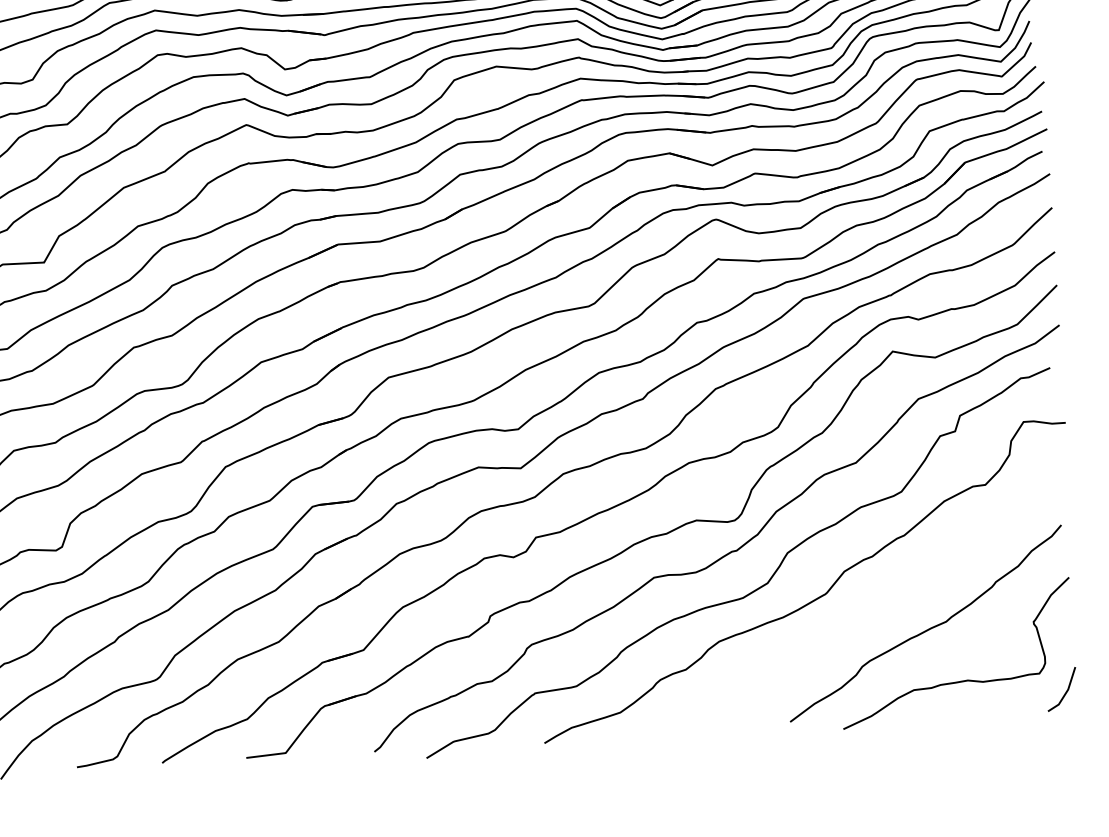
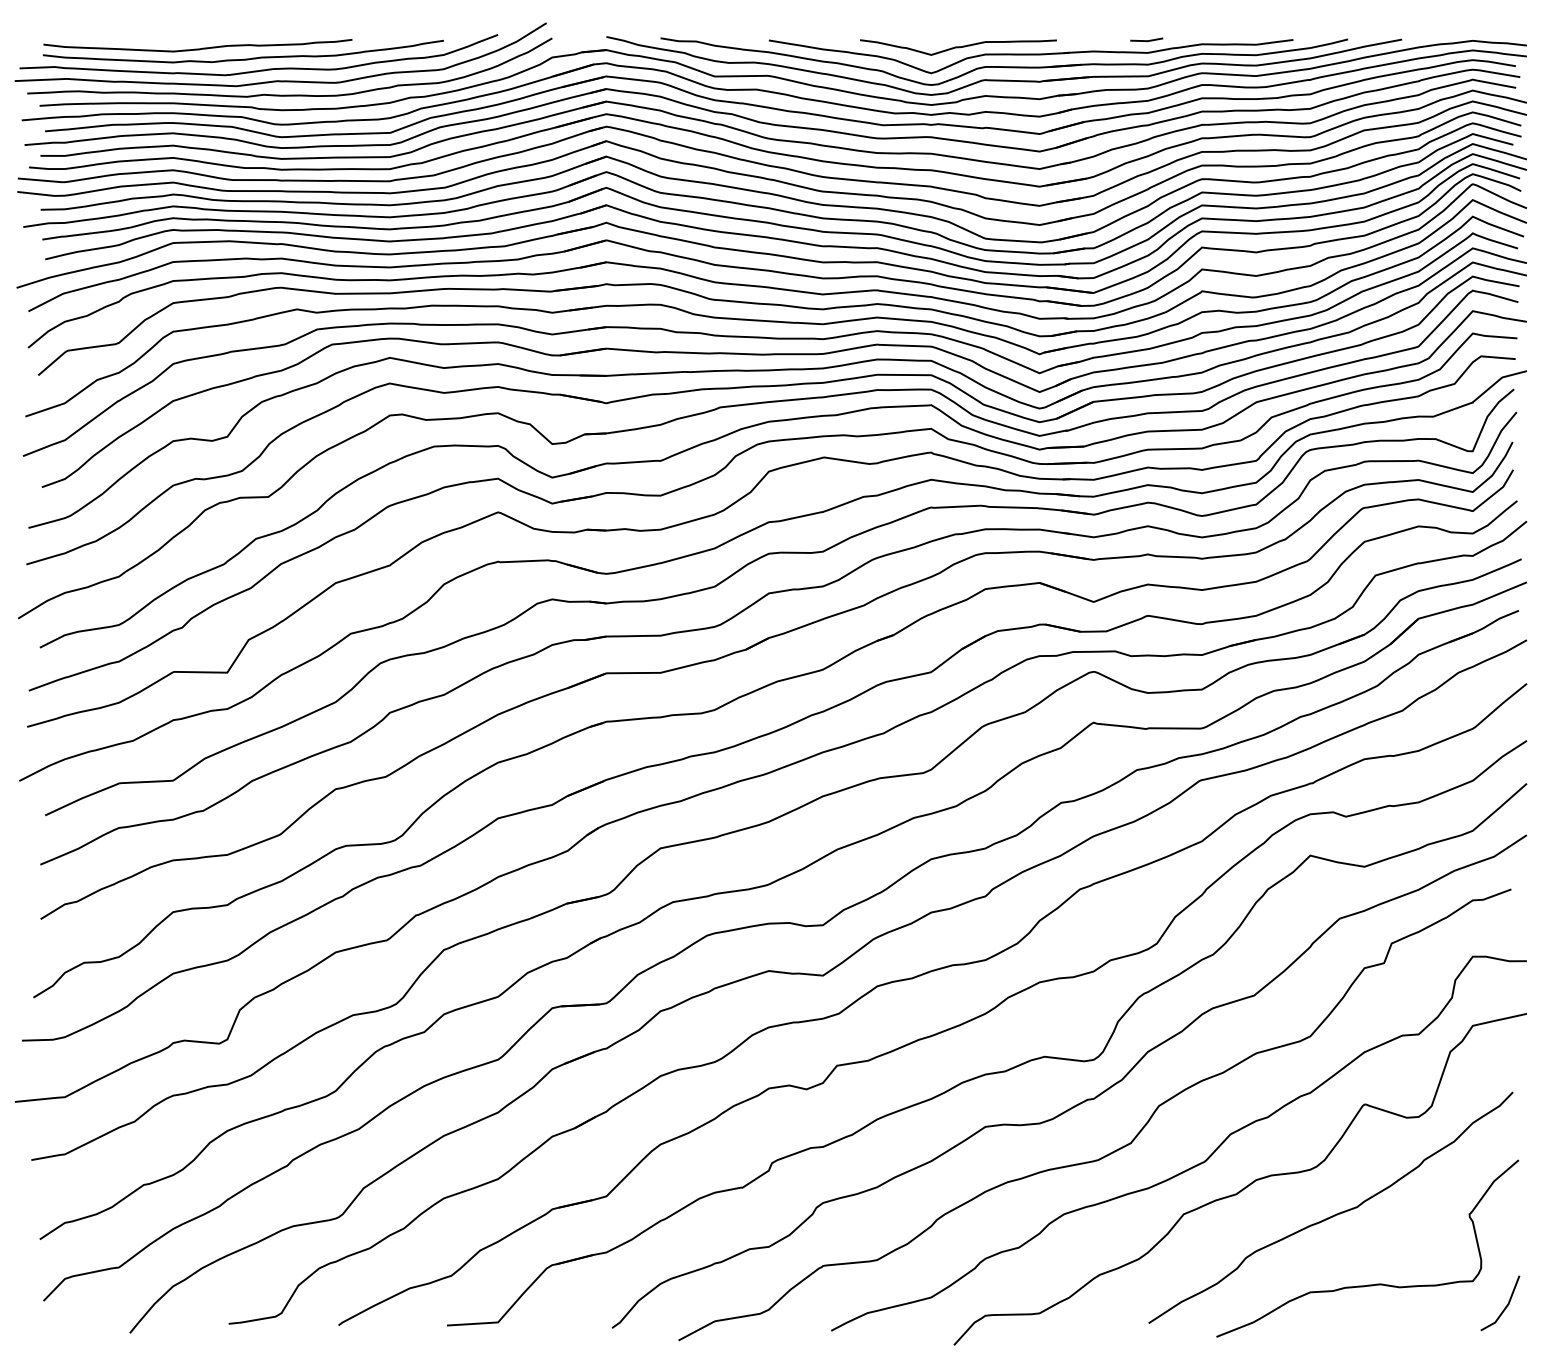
curve: (859, 610) -> (1246, 1185), added

